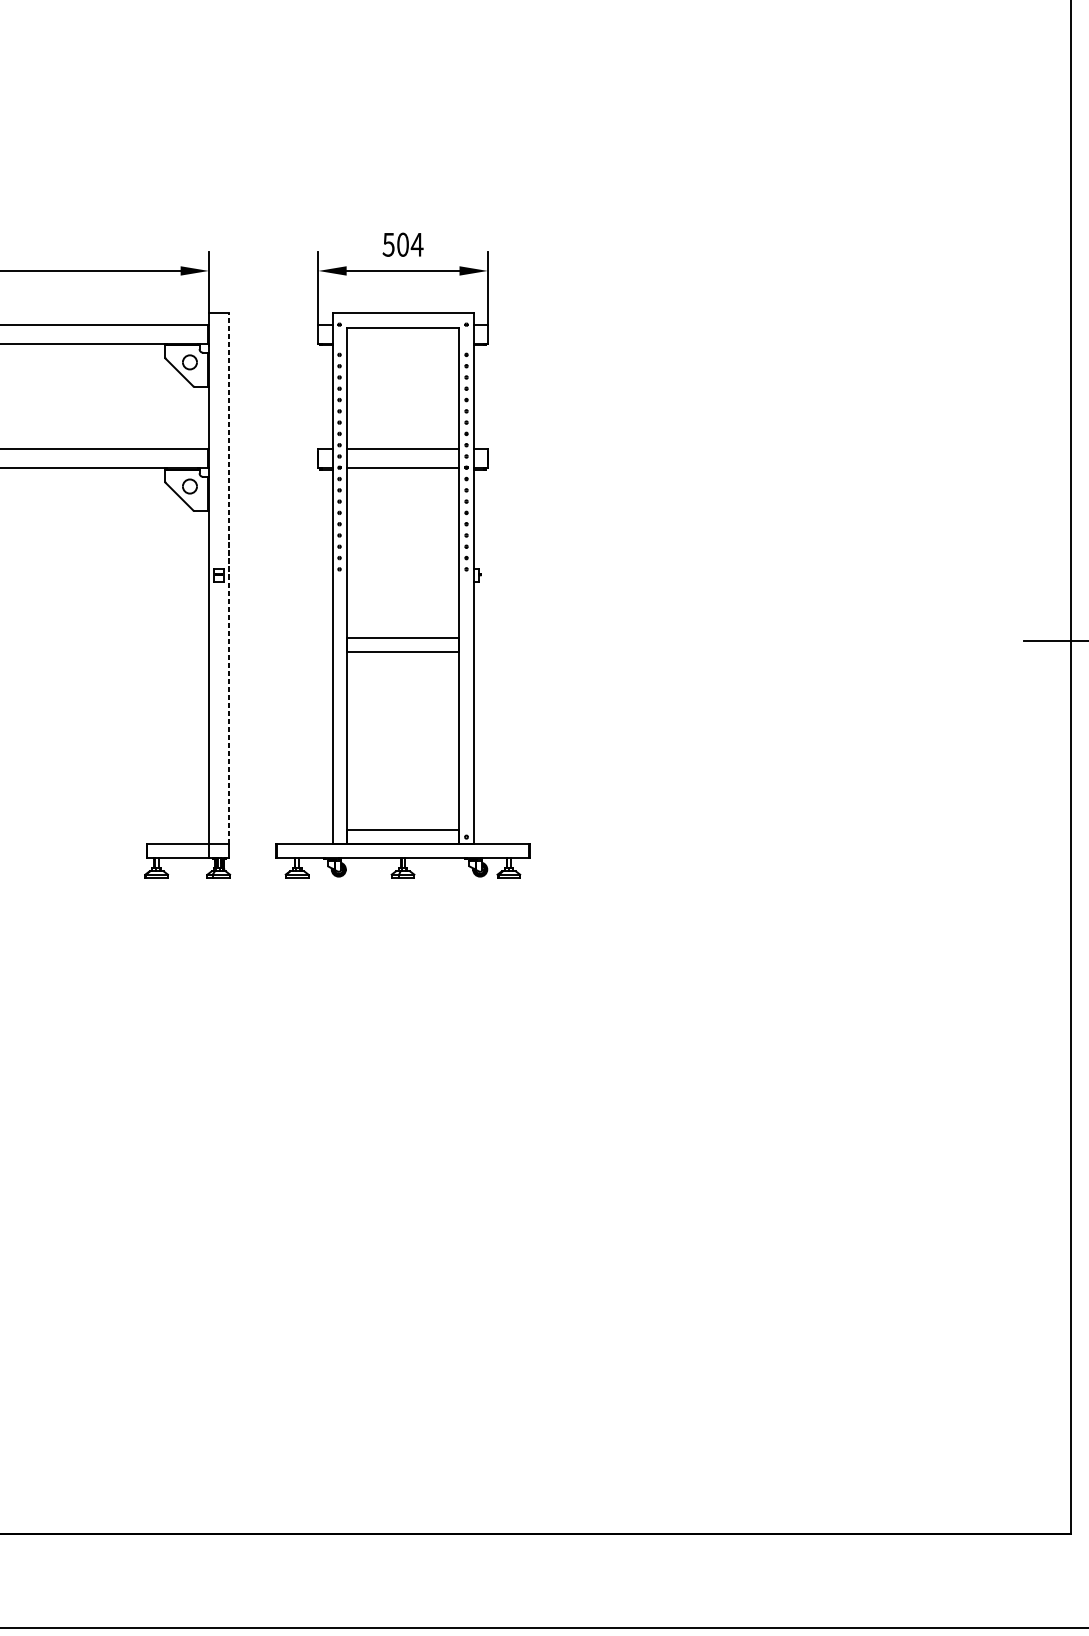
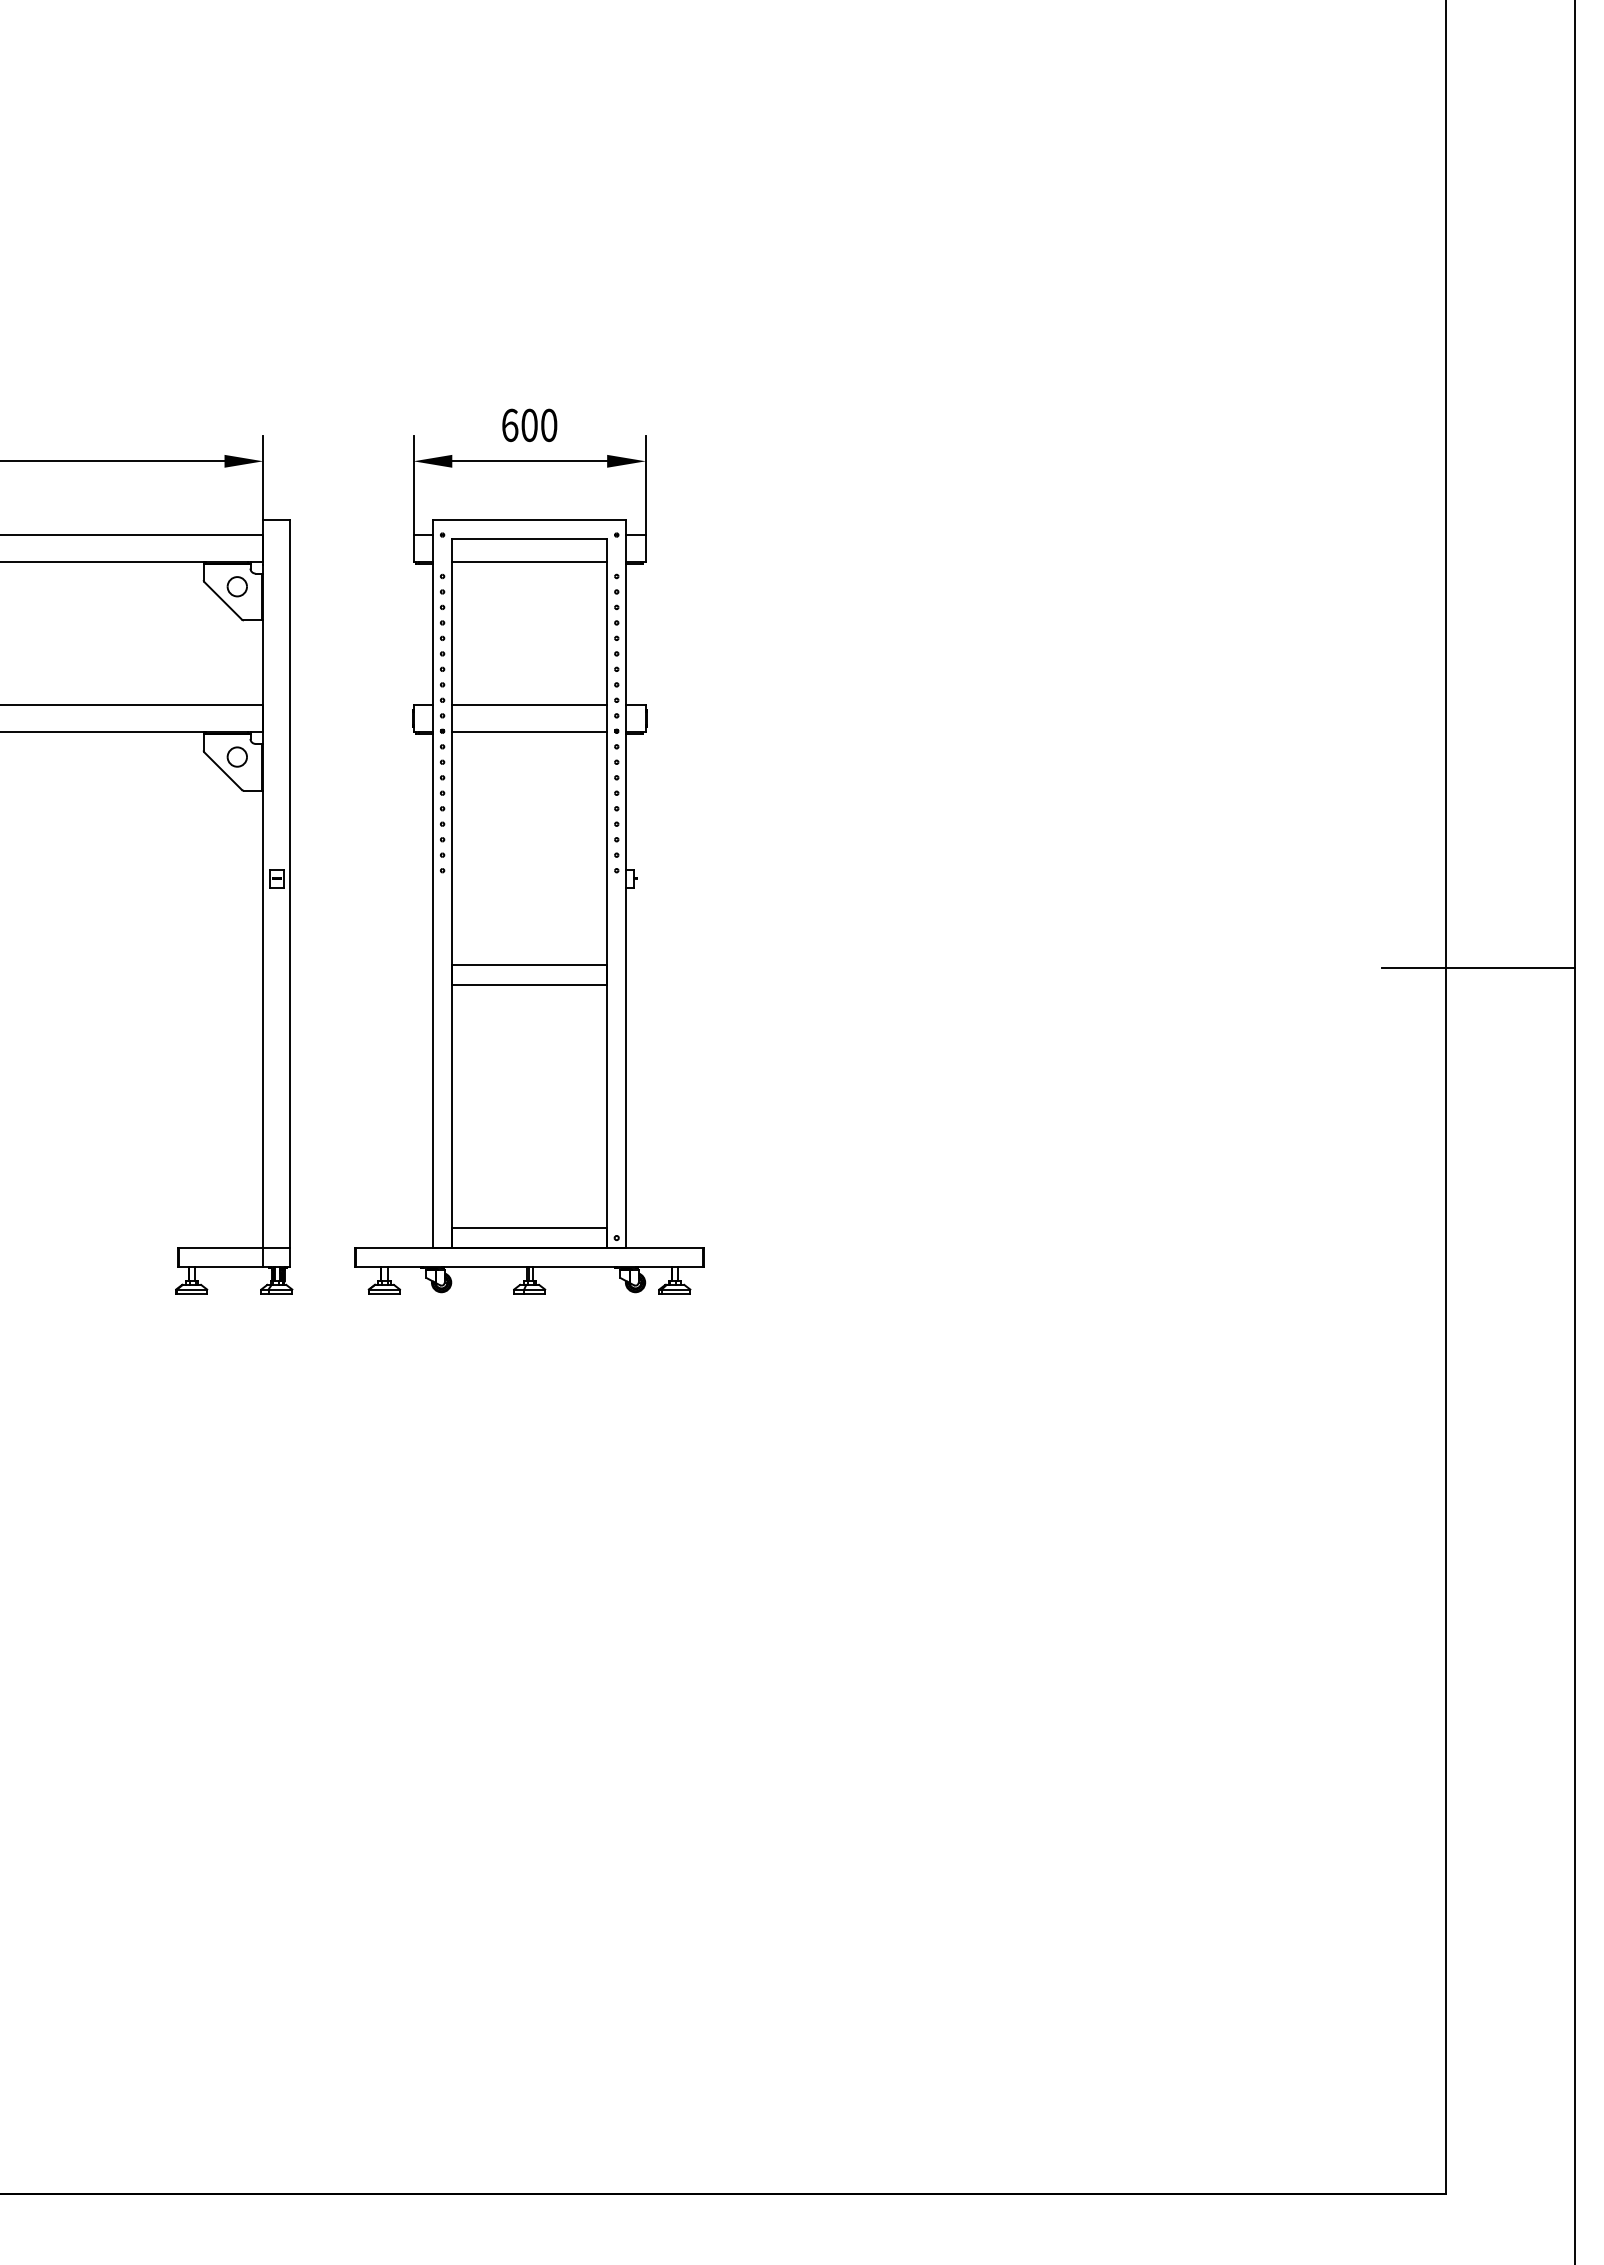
text: (402, 244) -> (529, 425), 504 -> 600
line: (402, 343) -> (529, 561), added
line: (228, 578) -> (290, 883), dashed -> solid

